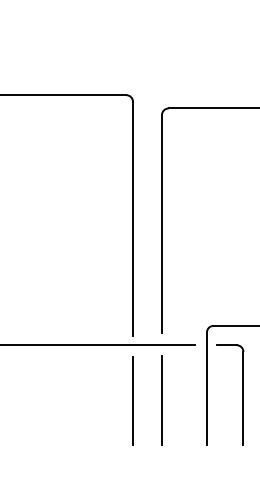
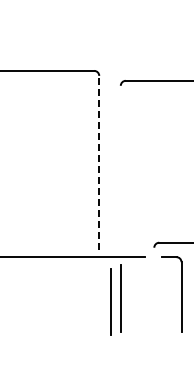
line: (133, 218) -> (99, 162), solid -> dashed
line: (161, 223) -> (120, 166), removed
line: (207, 388) -> (154, 289), removed
line: (132, 400) -> (110, 301), moved

